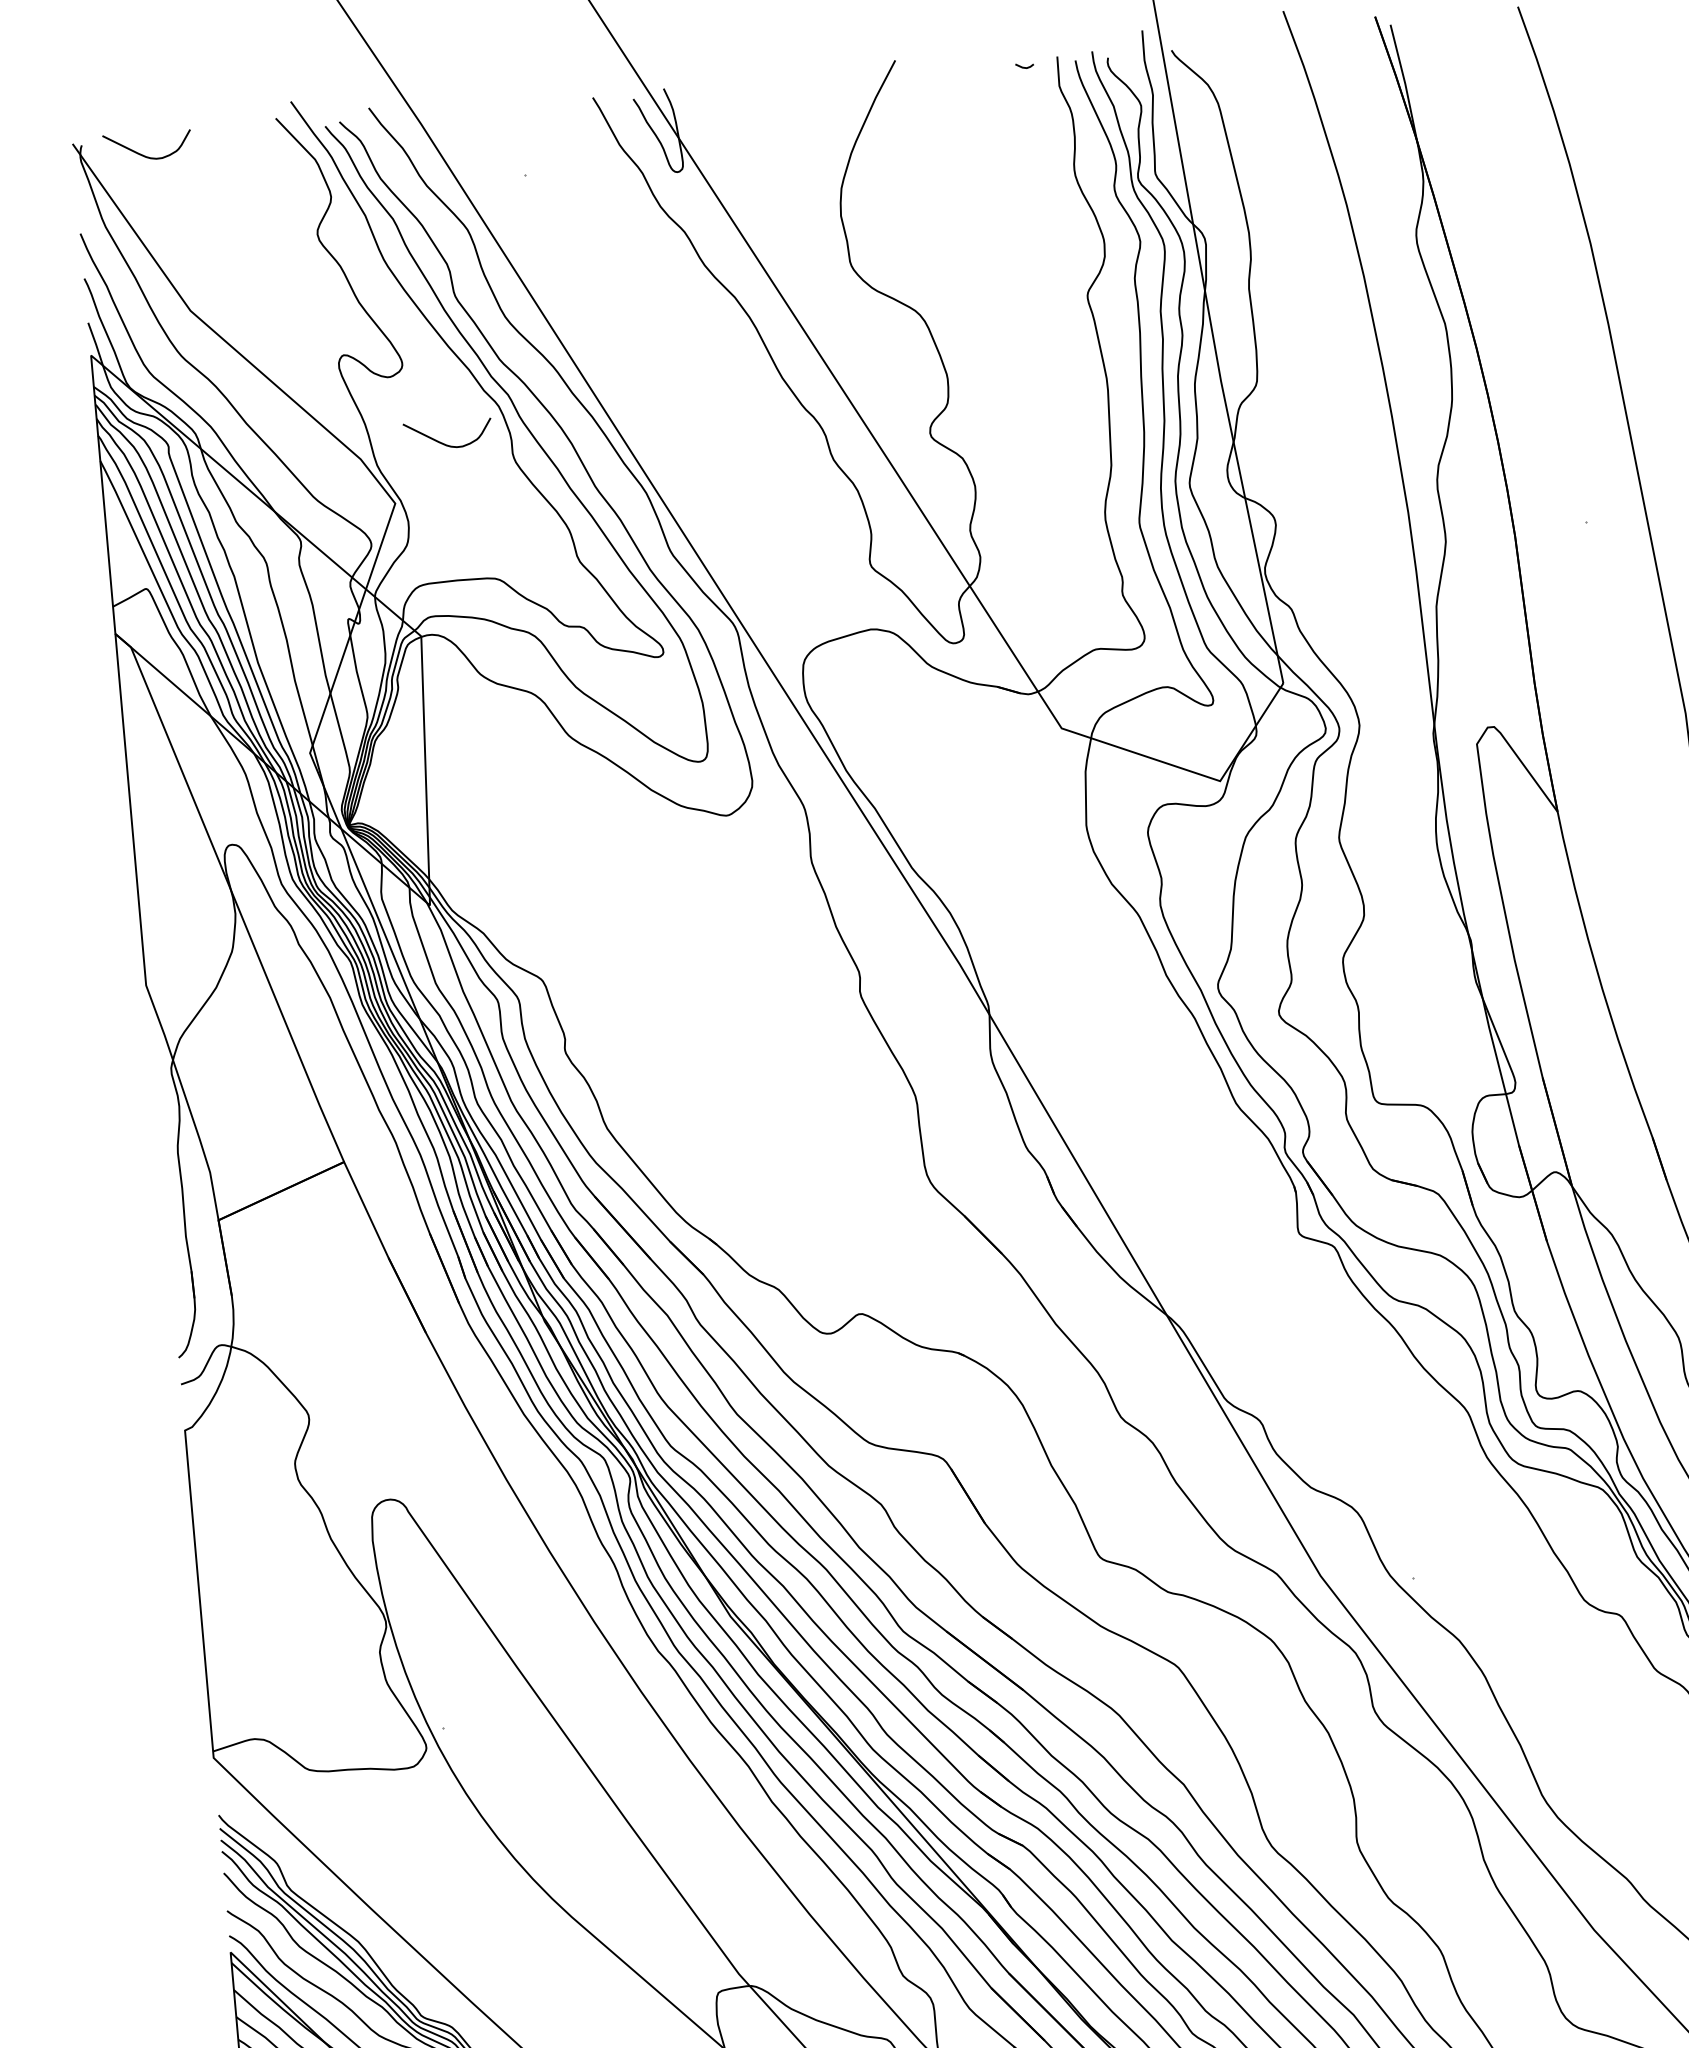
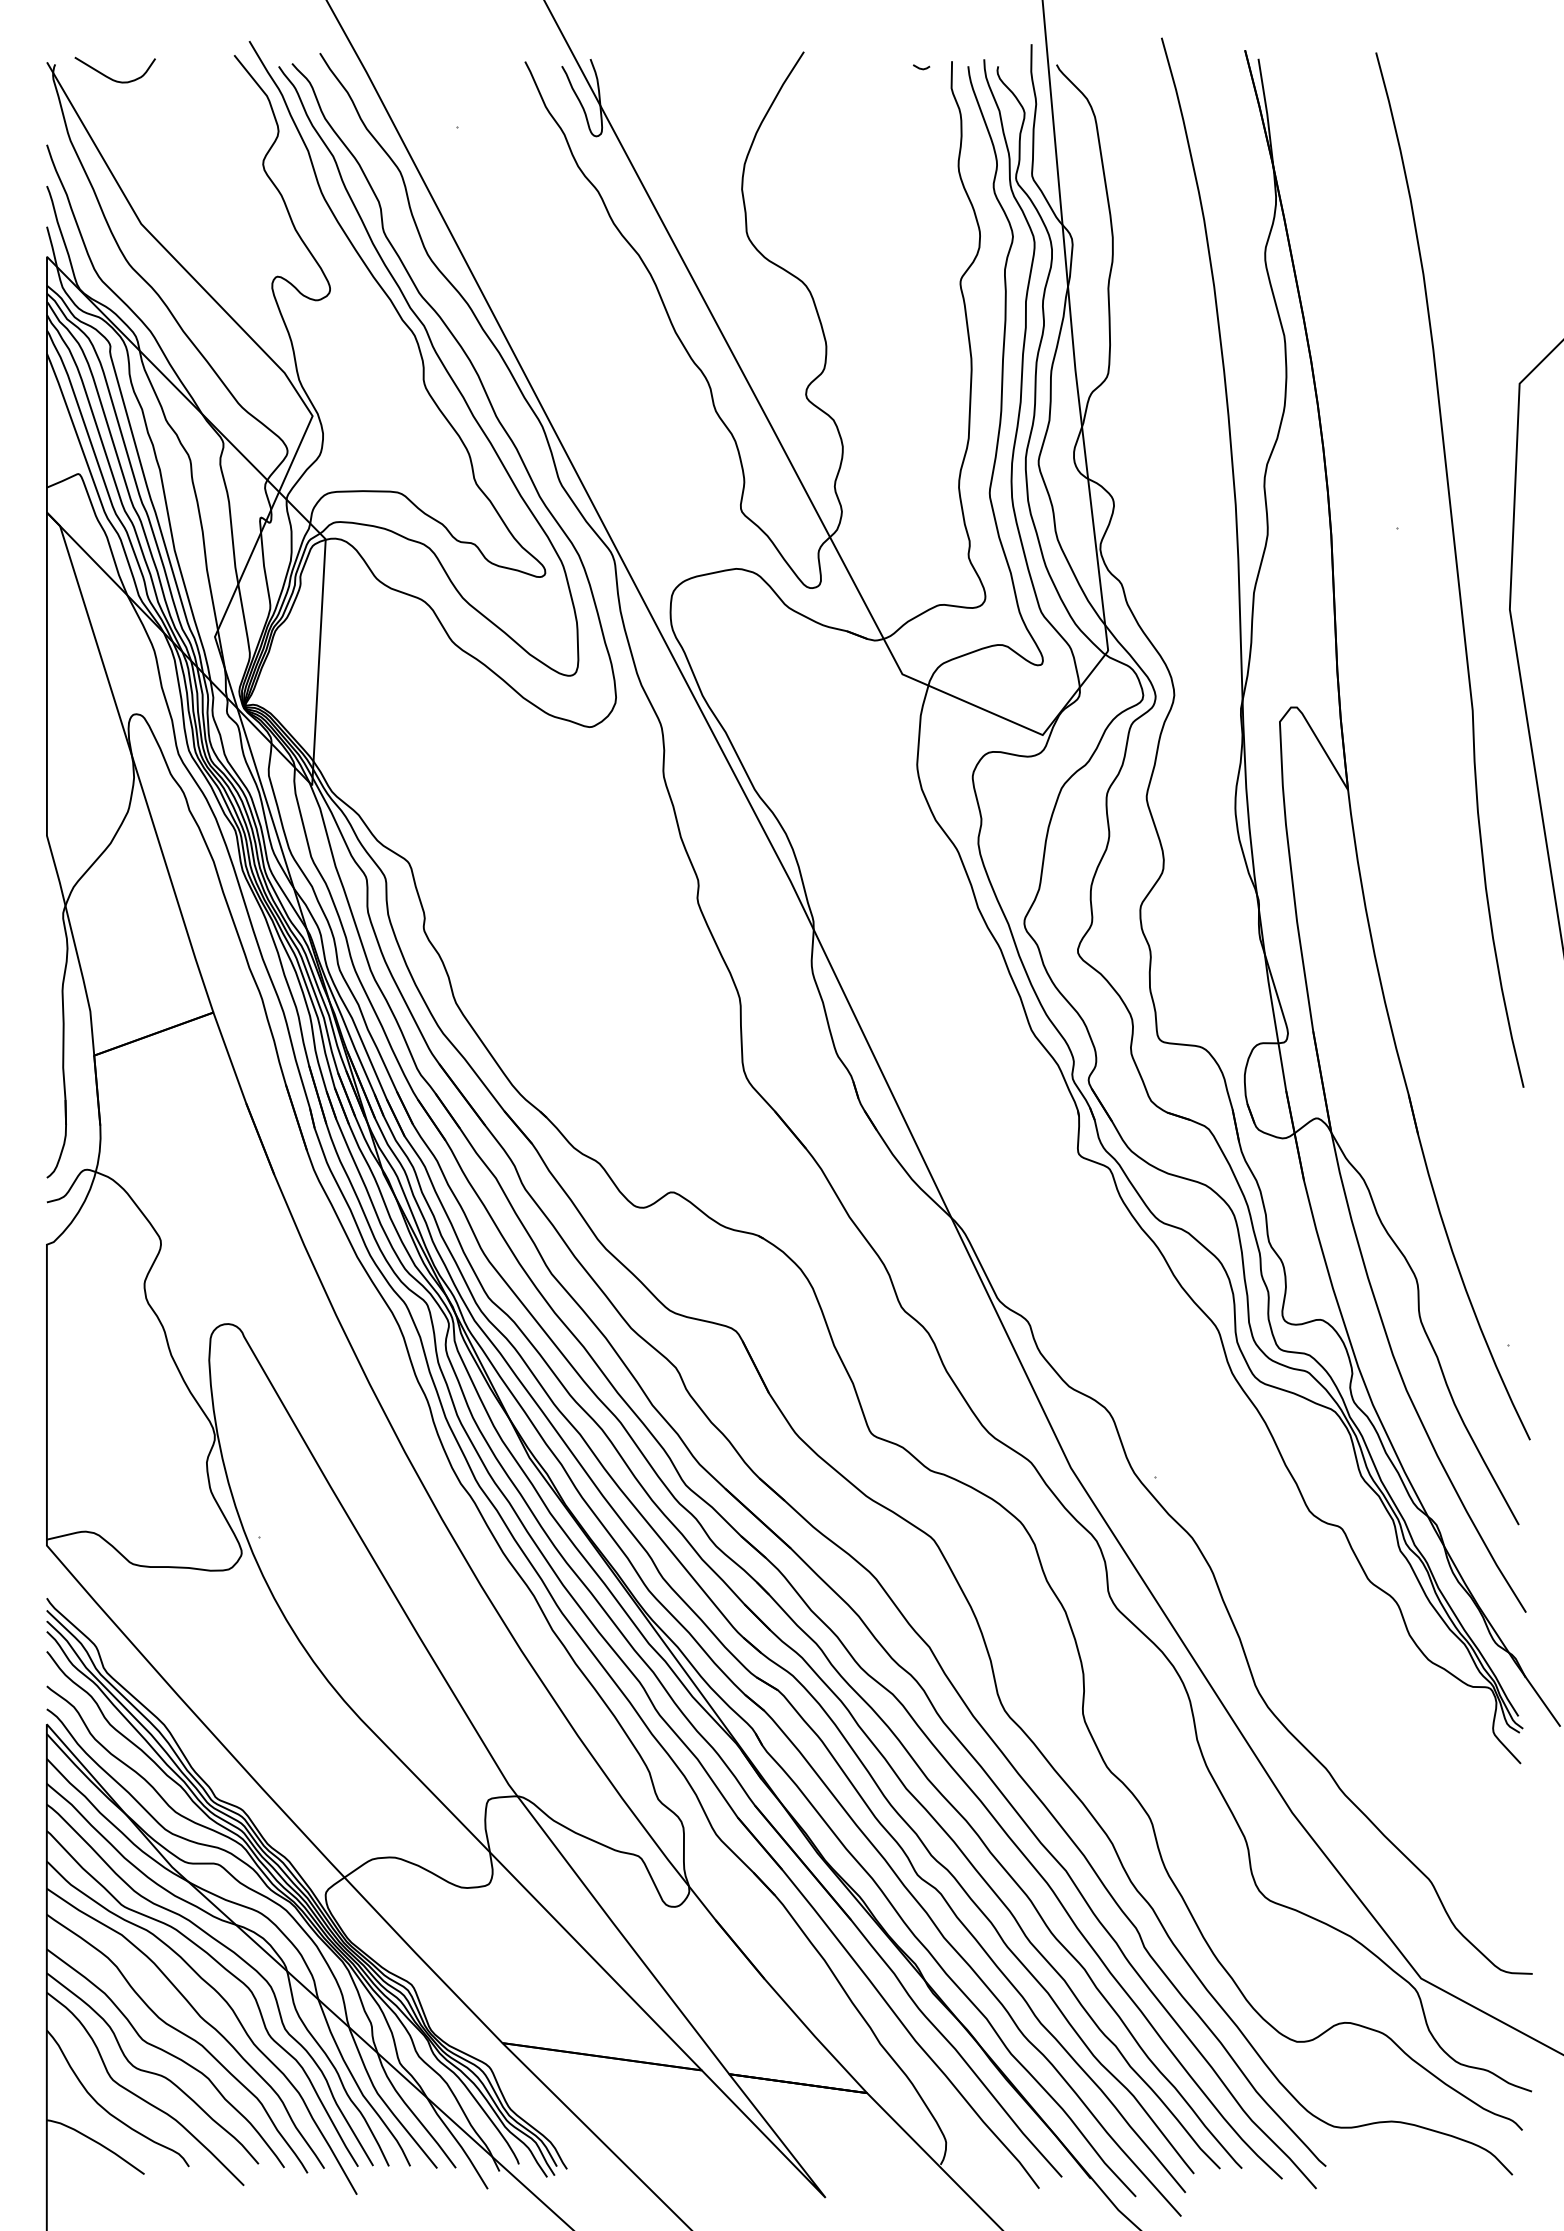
curve: (443, 442) -> (361, 364), removed

